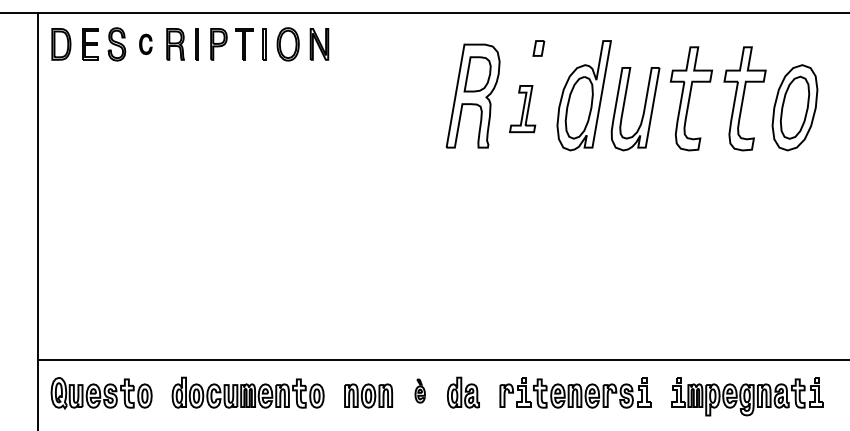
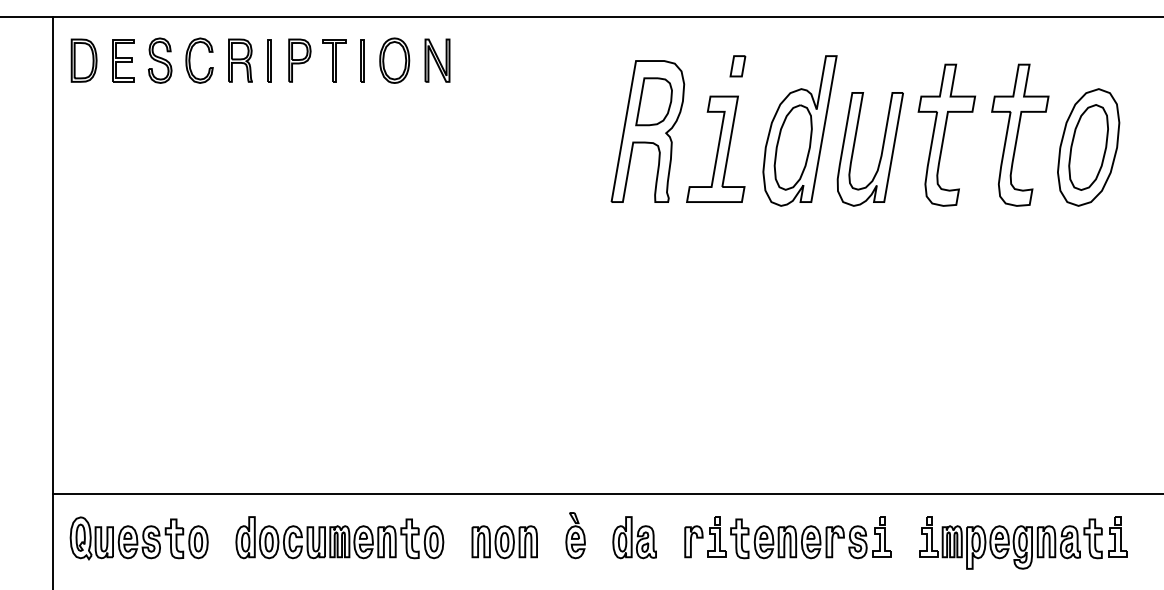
part: (145, 44) -> (199, 60), size x1.67
part: (522, 108) -> (715, 148), size x1.67
part: (419, 390) -> (574, 534), size x1.43

